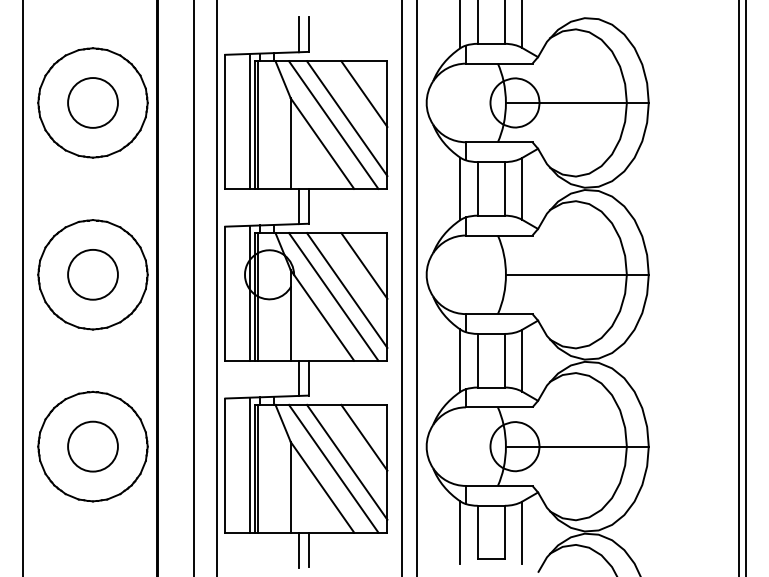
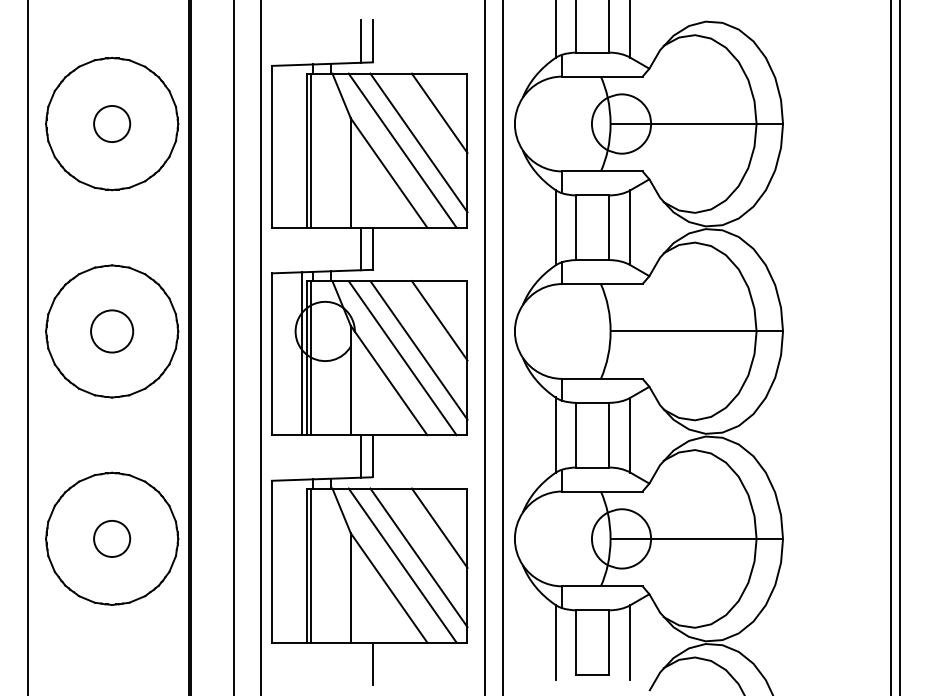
circle: (93, 102) -> (112, 123), size x0.6
line: (249, 120) -> (301, 145), removed
circle: (93, 274) -> (112, 331), size x0.7
circle: (93, 446) -> (112, 538), size x0.6
line: (249, 464) -> (301, 560), removed
line: (298, 549) -> (360, 663), removed

